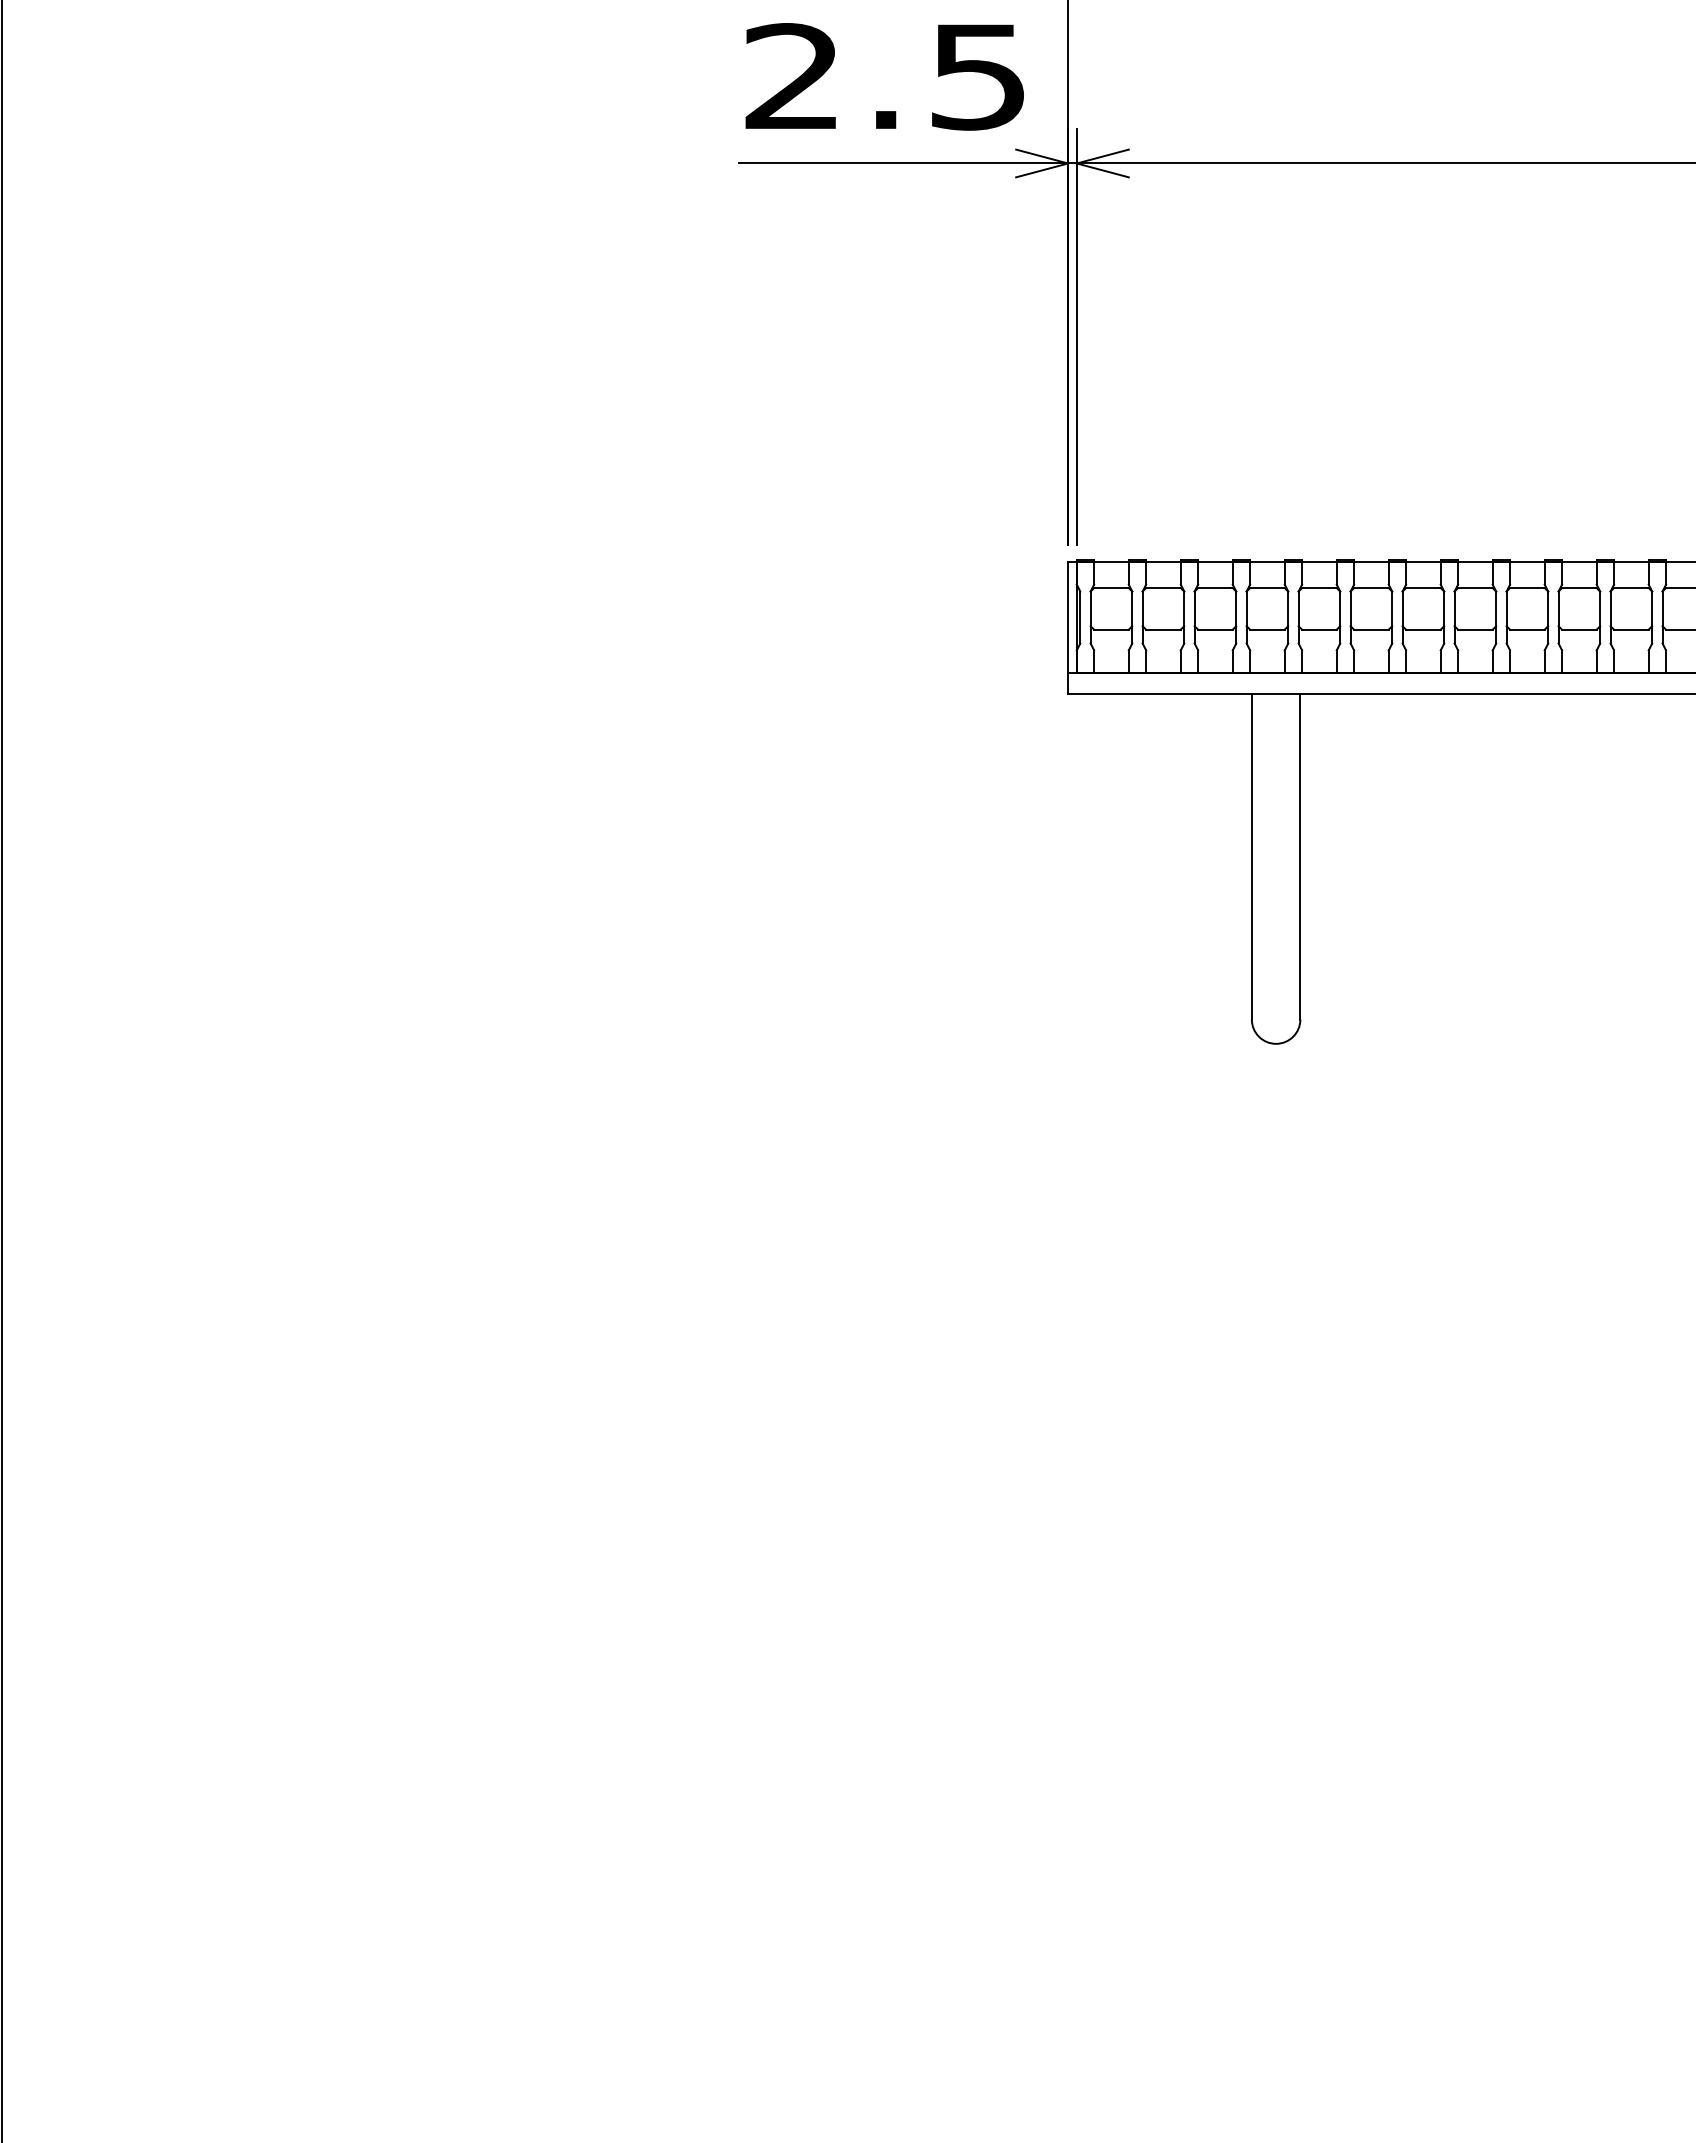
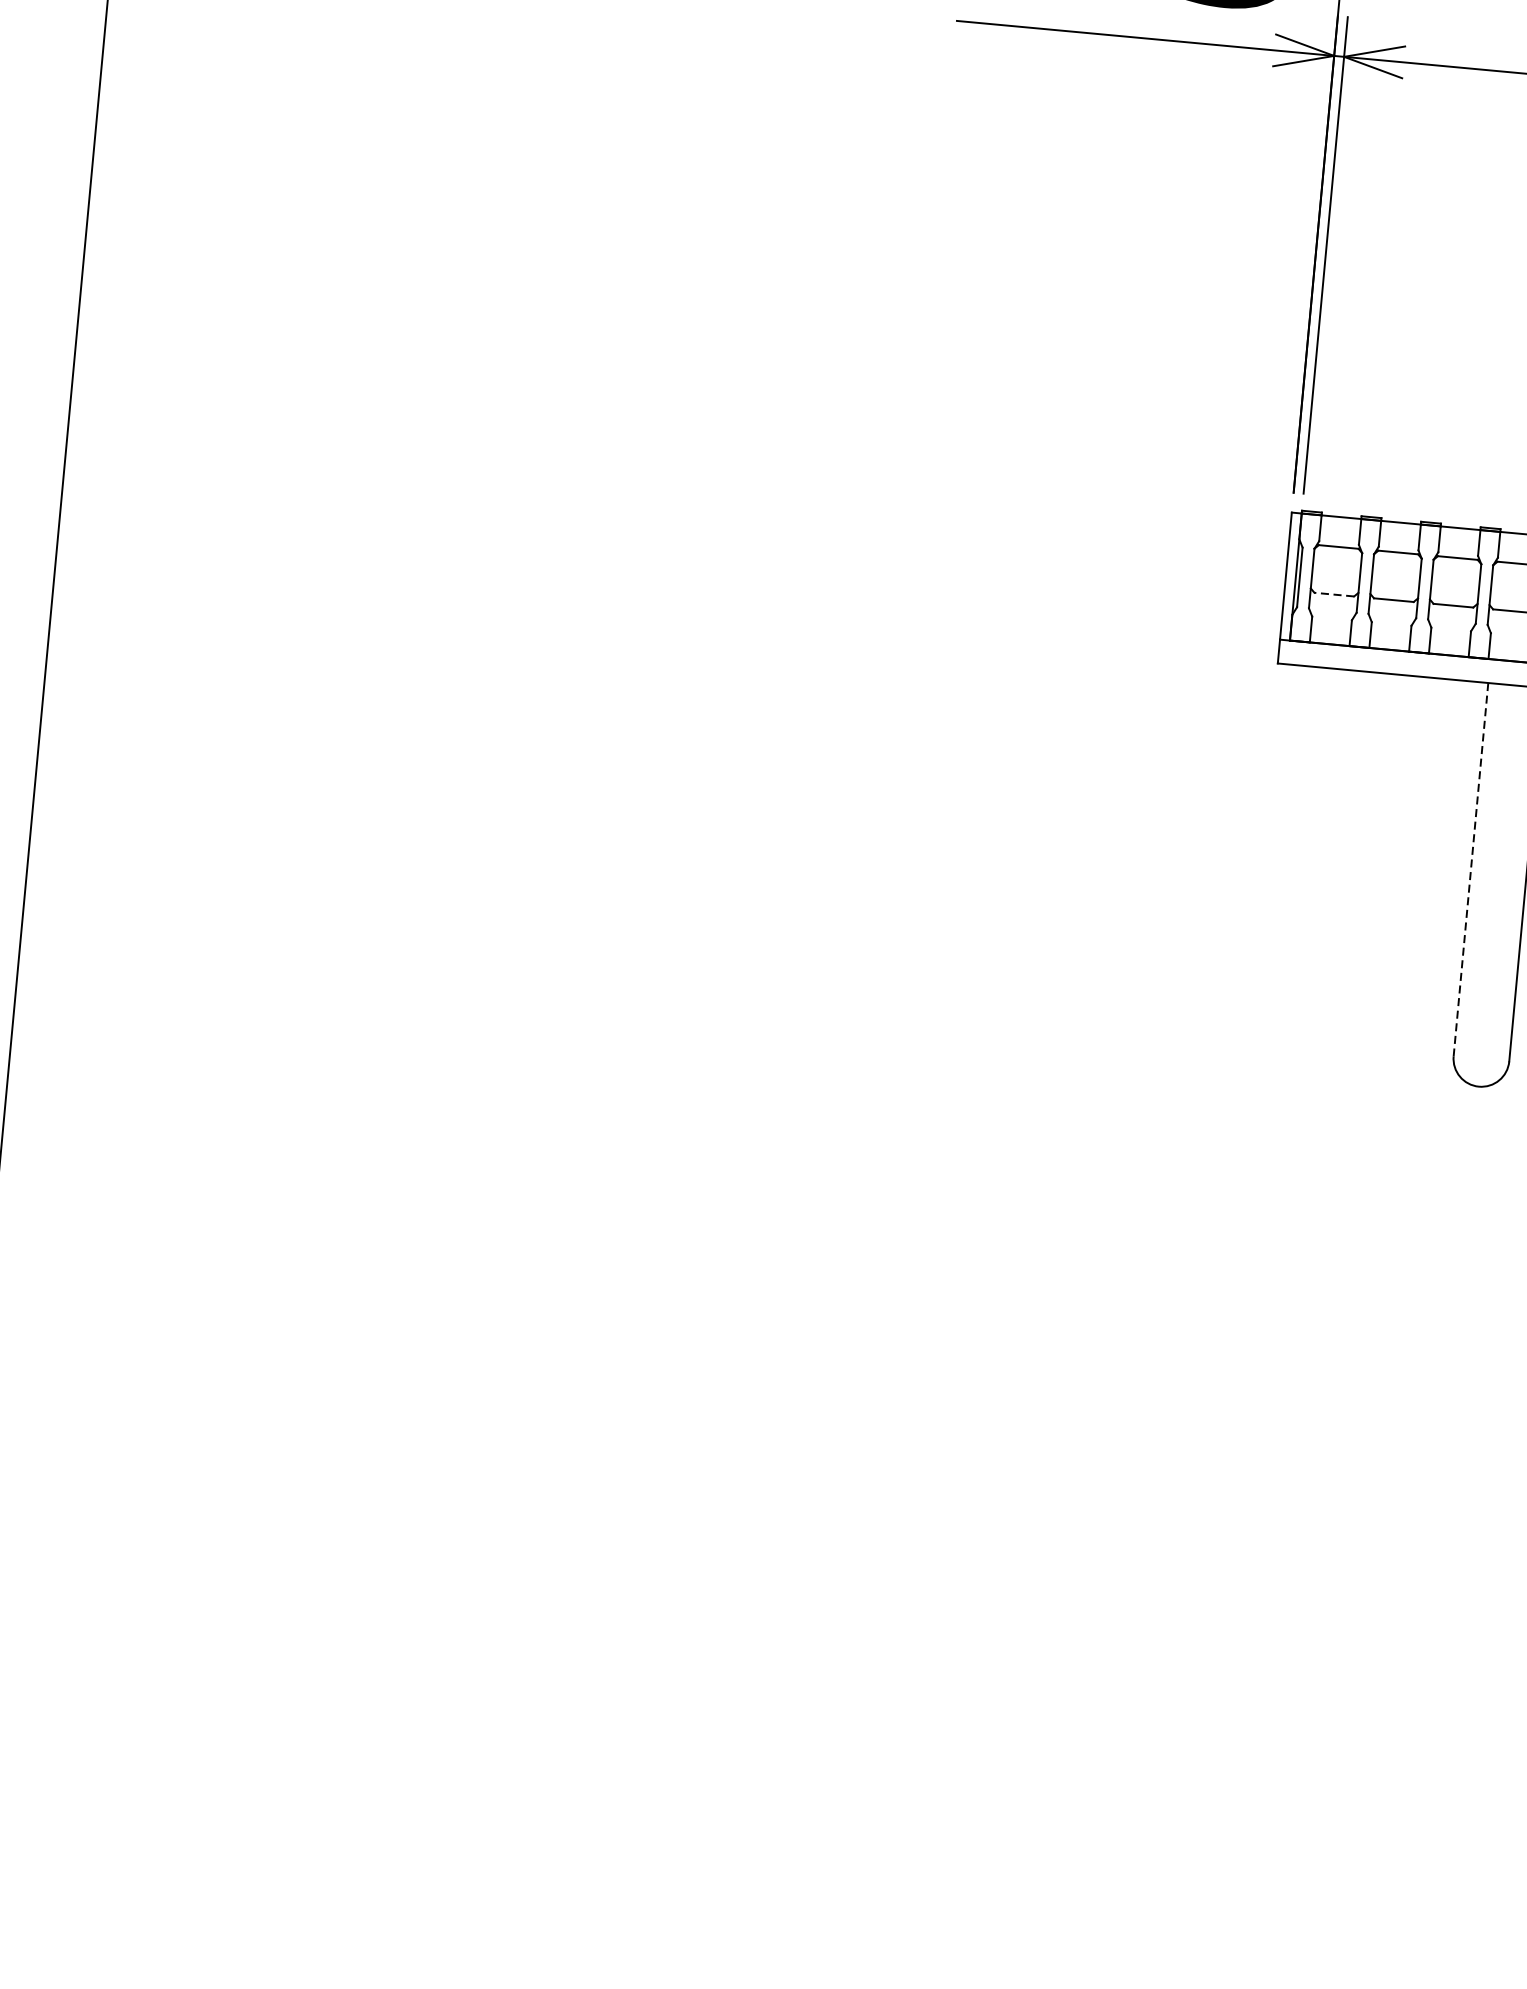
line: (1110, 629) -> (1333, 594), solid -> dashed
line: (1251, 856) -> (1470, 869), solid -> dashed

